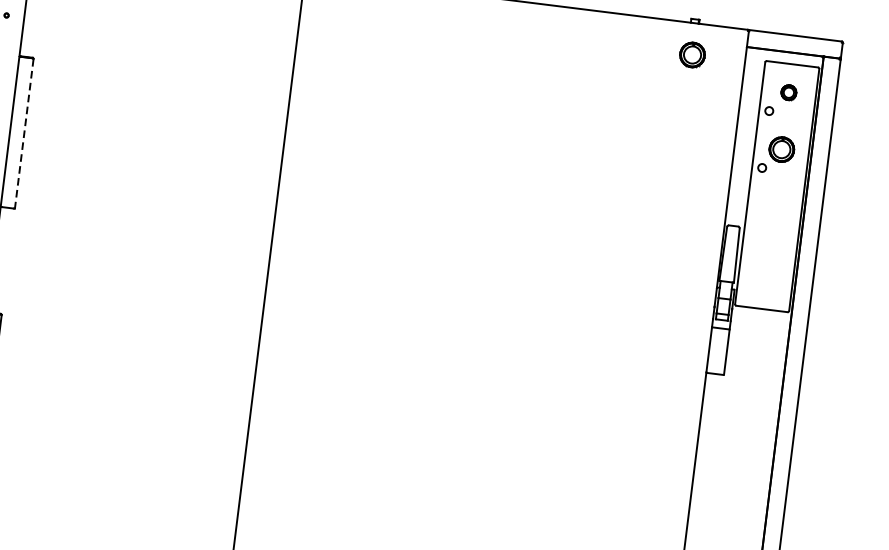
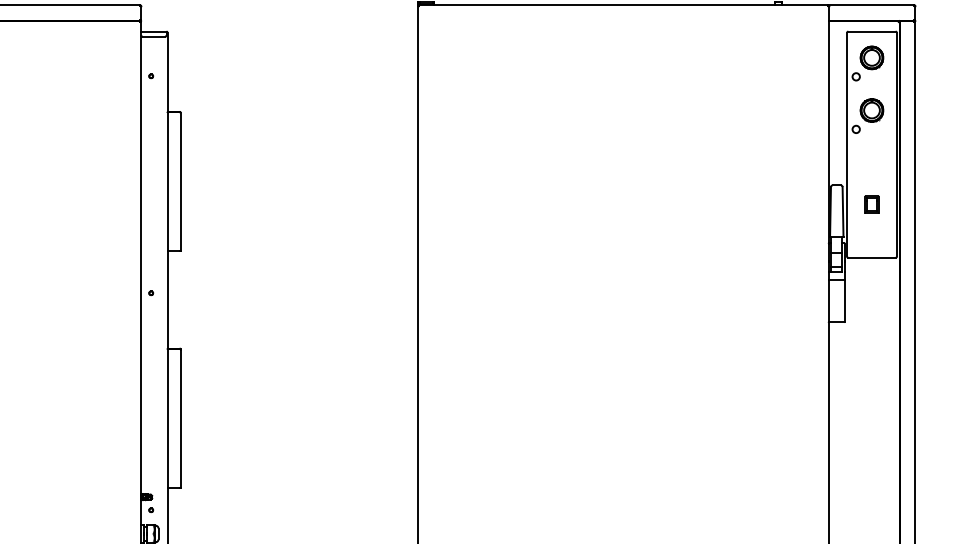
part: (691, 54) -> (779, 34), removed
part: (788, 92) -> (871, 57), size x1.67
line: (24, 134) -> (180, 182), dashed -> solid
part: (768, 251) -> (871, 204), added

